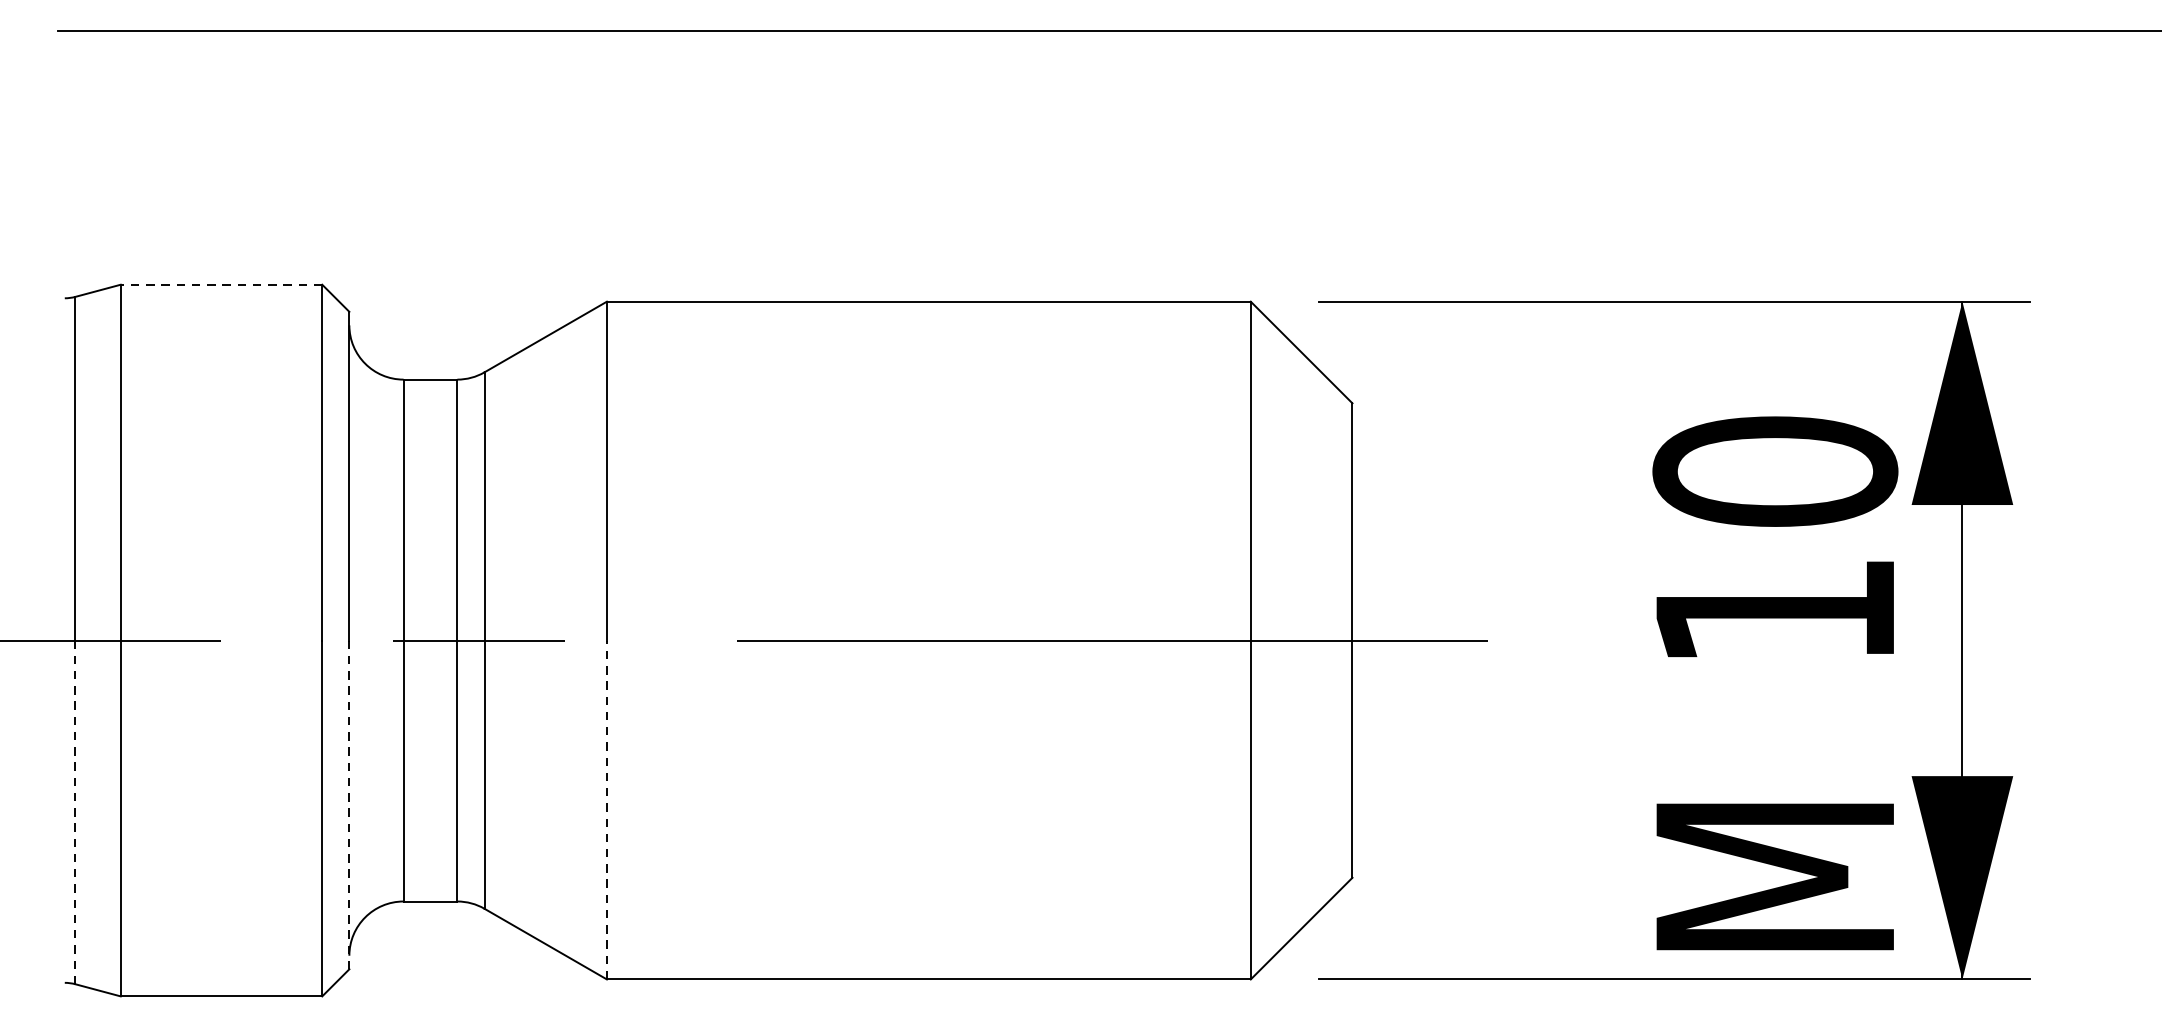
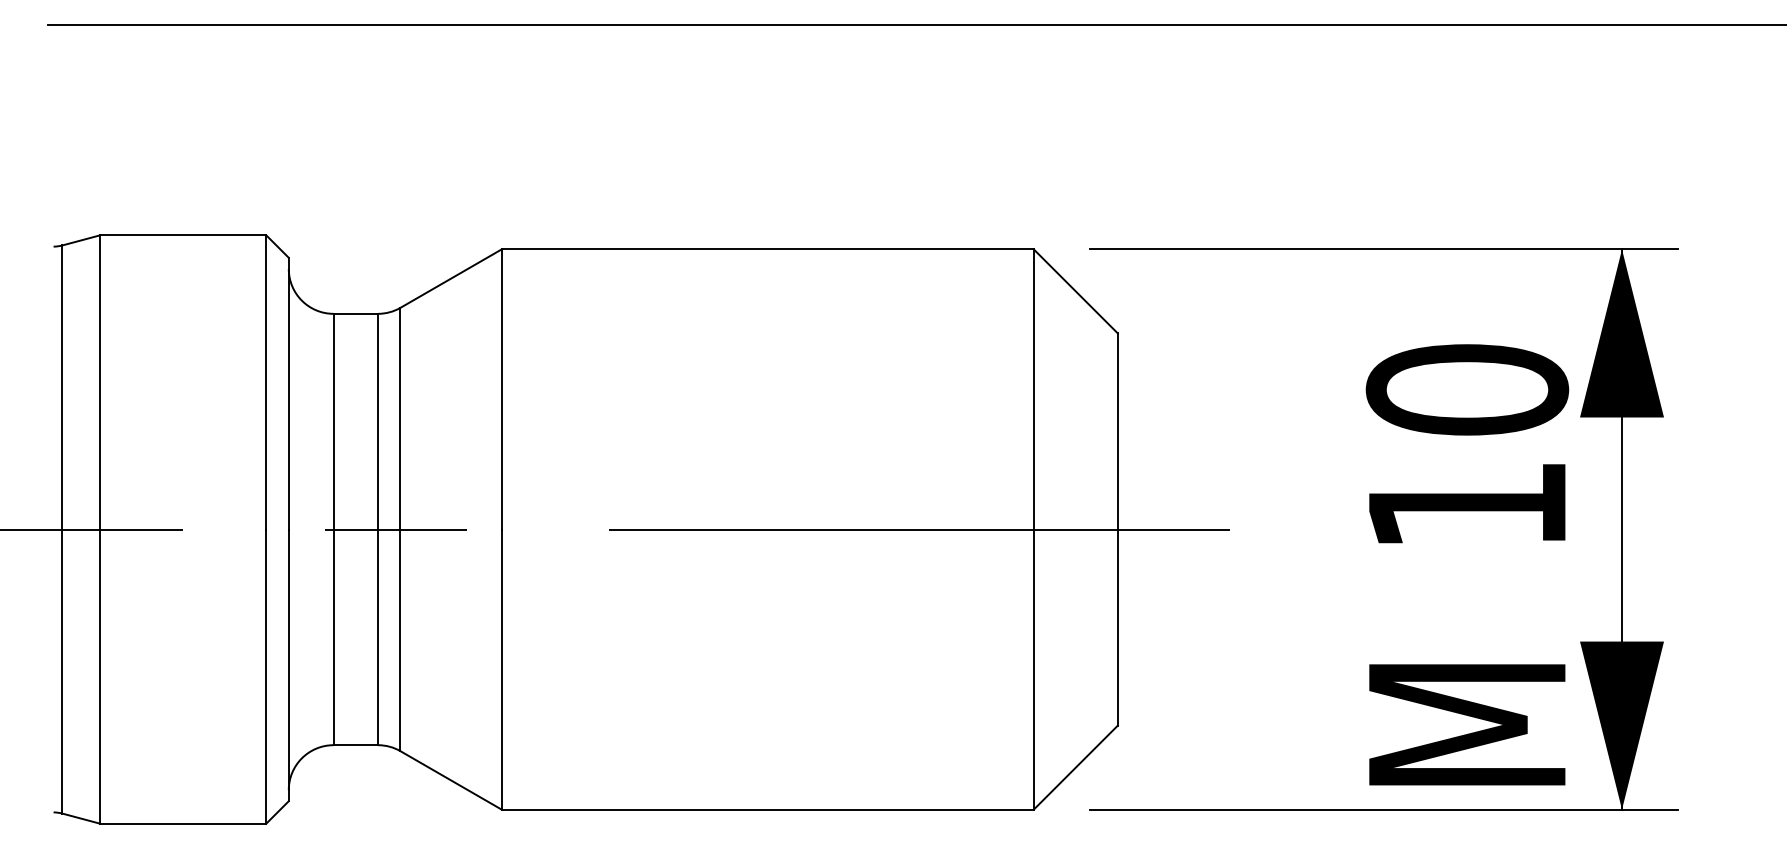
line: (220, 284) -> (182, 235), dashed -> solid
line: (349, 805) -> (288, 665), dashed -> solid
line: (606, 809) -> (501, 669), dashed -> solid
line: (75, 812) -> (62, 671), dashed -> solid

